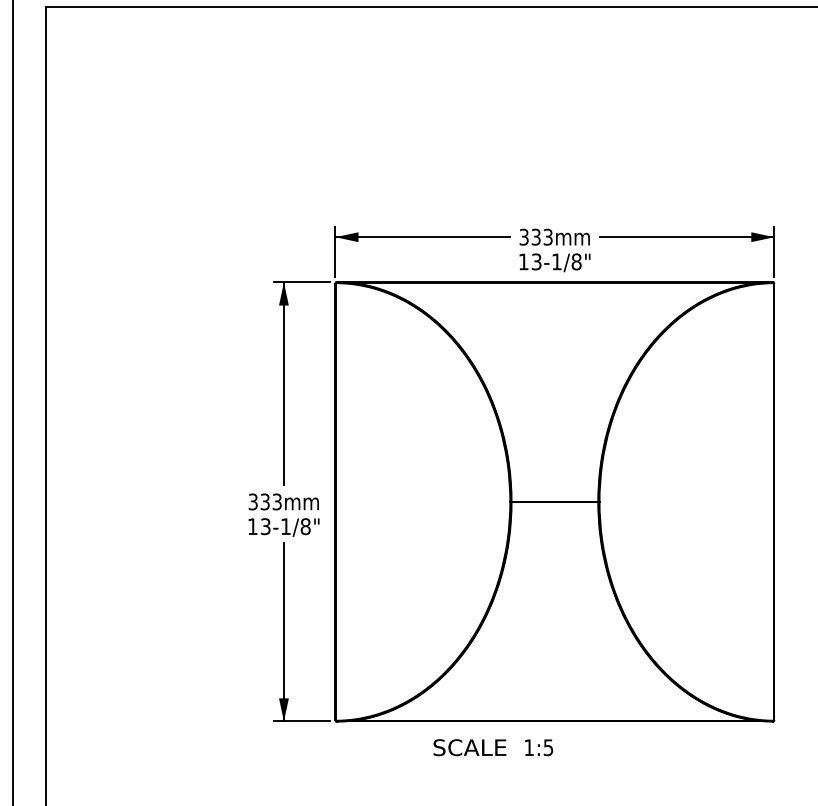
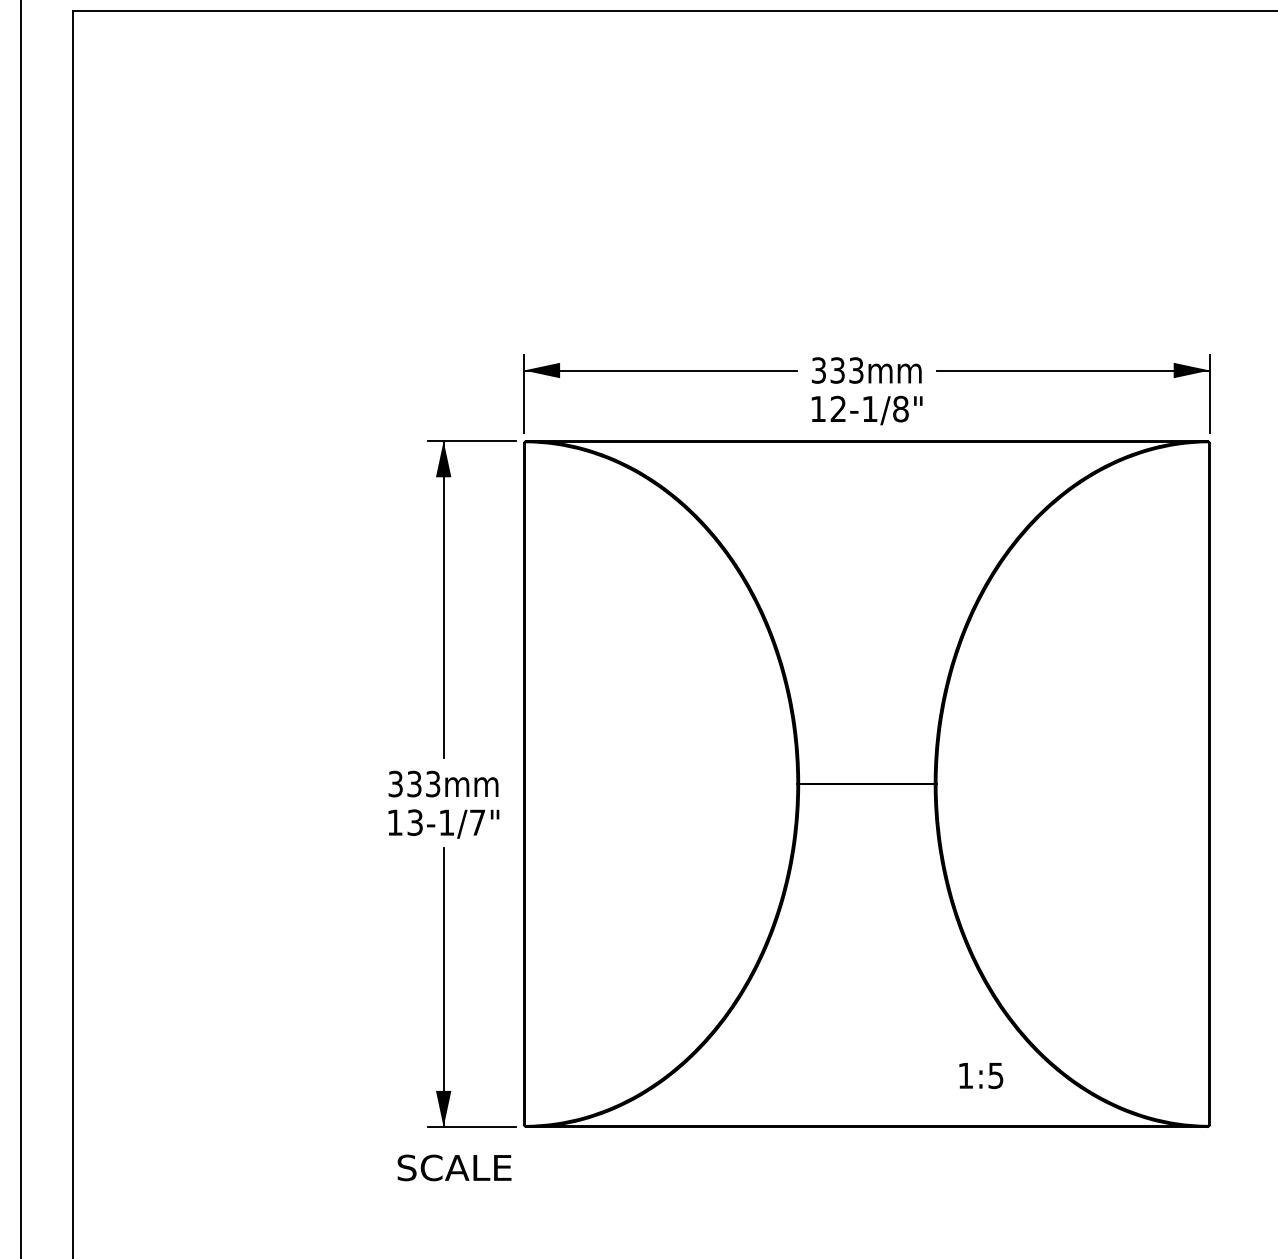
text: (536, 261) -> (838, 408), 13-1/8" -> 12-1/8"
text: (305, 526) -> (477, 822), 13-1/8" -> 13-1/7"
text: (469, 747) -> (453, 1167), moved
text: (539, 747) -> (981, 1075), moved

